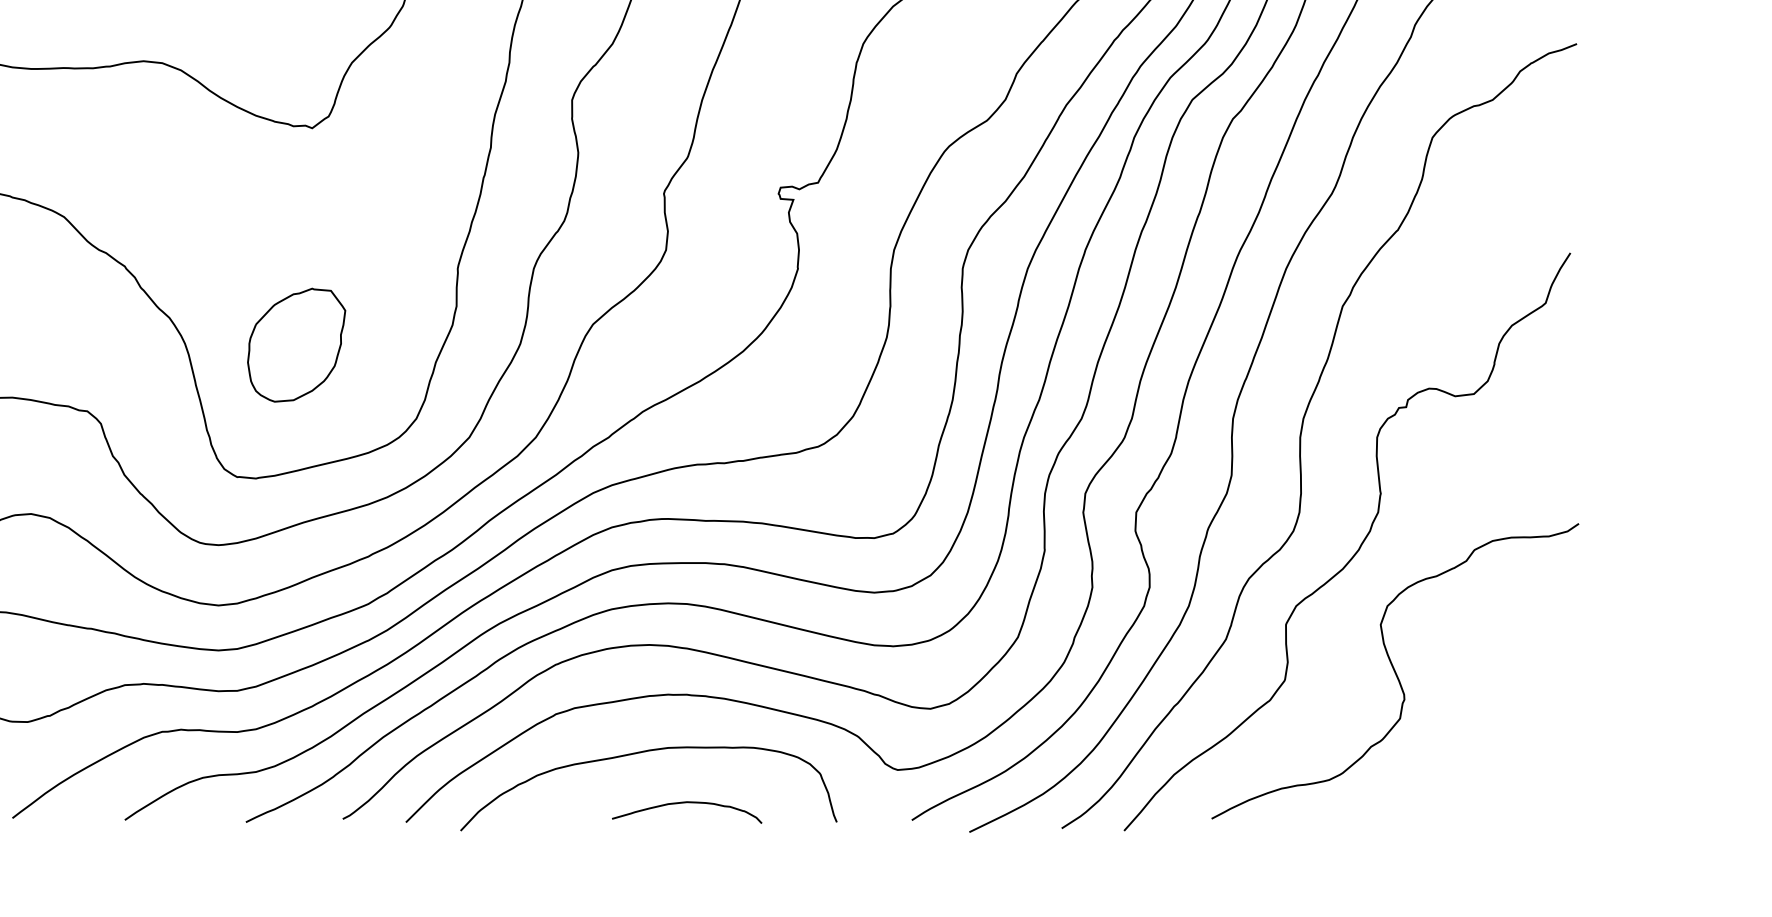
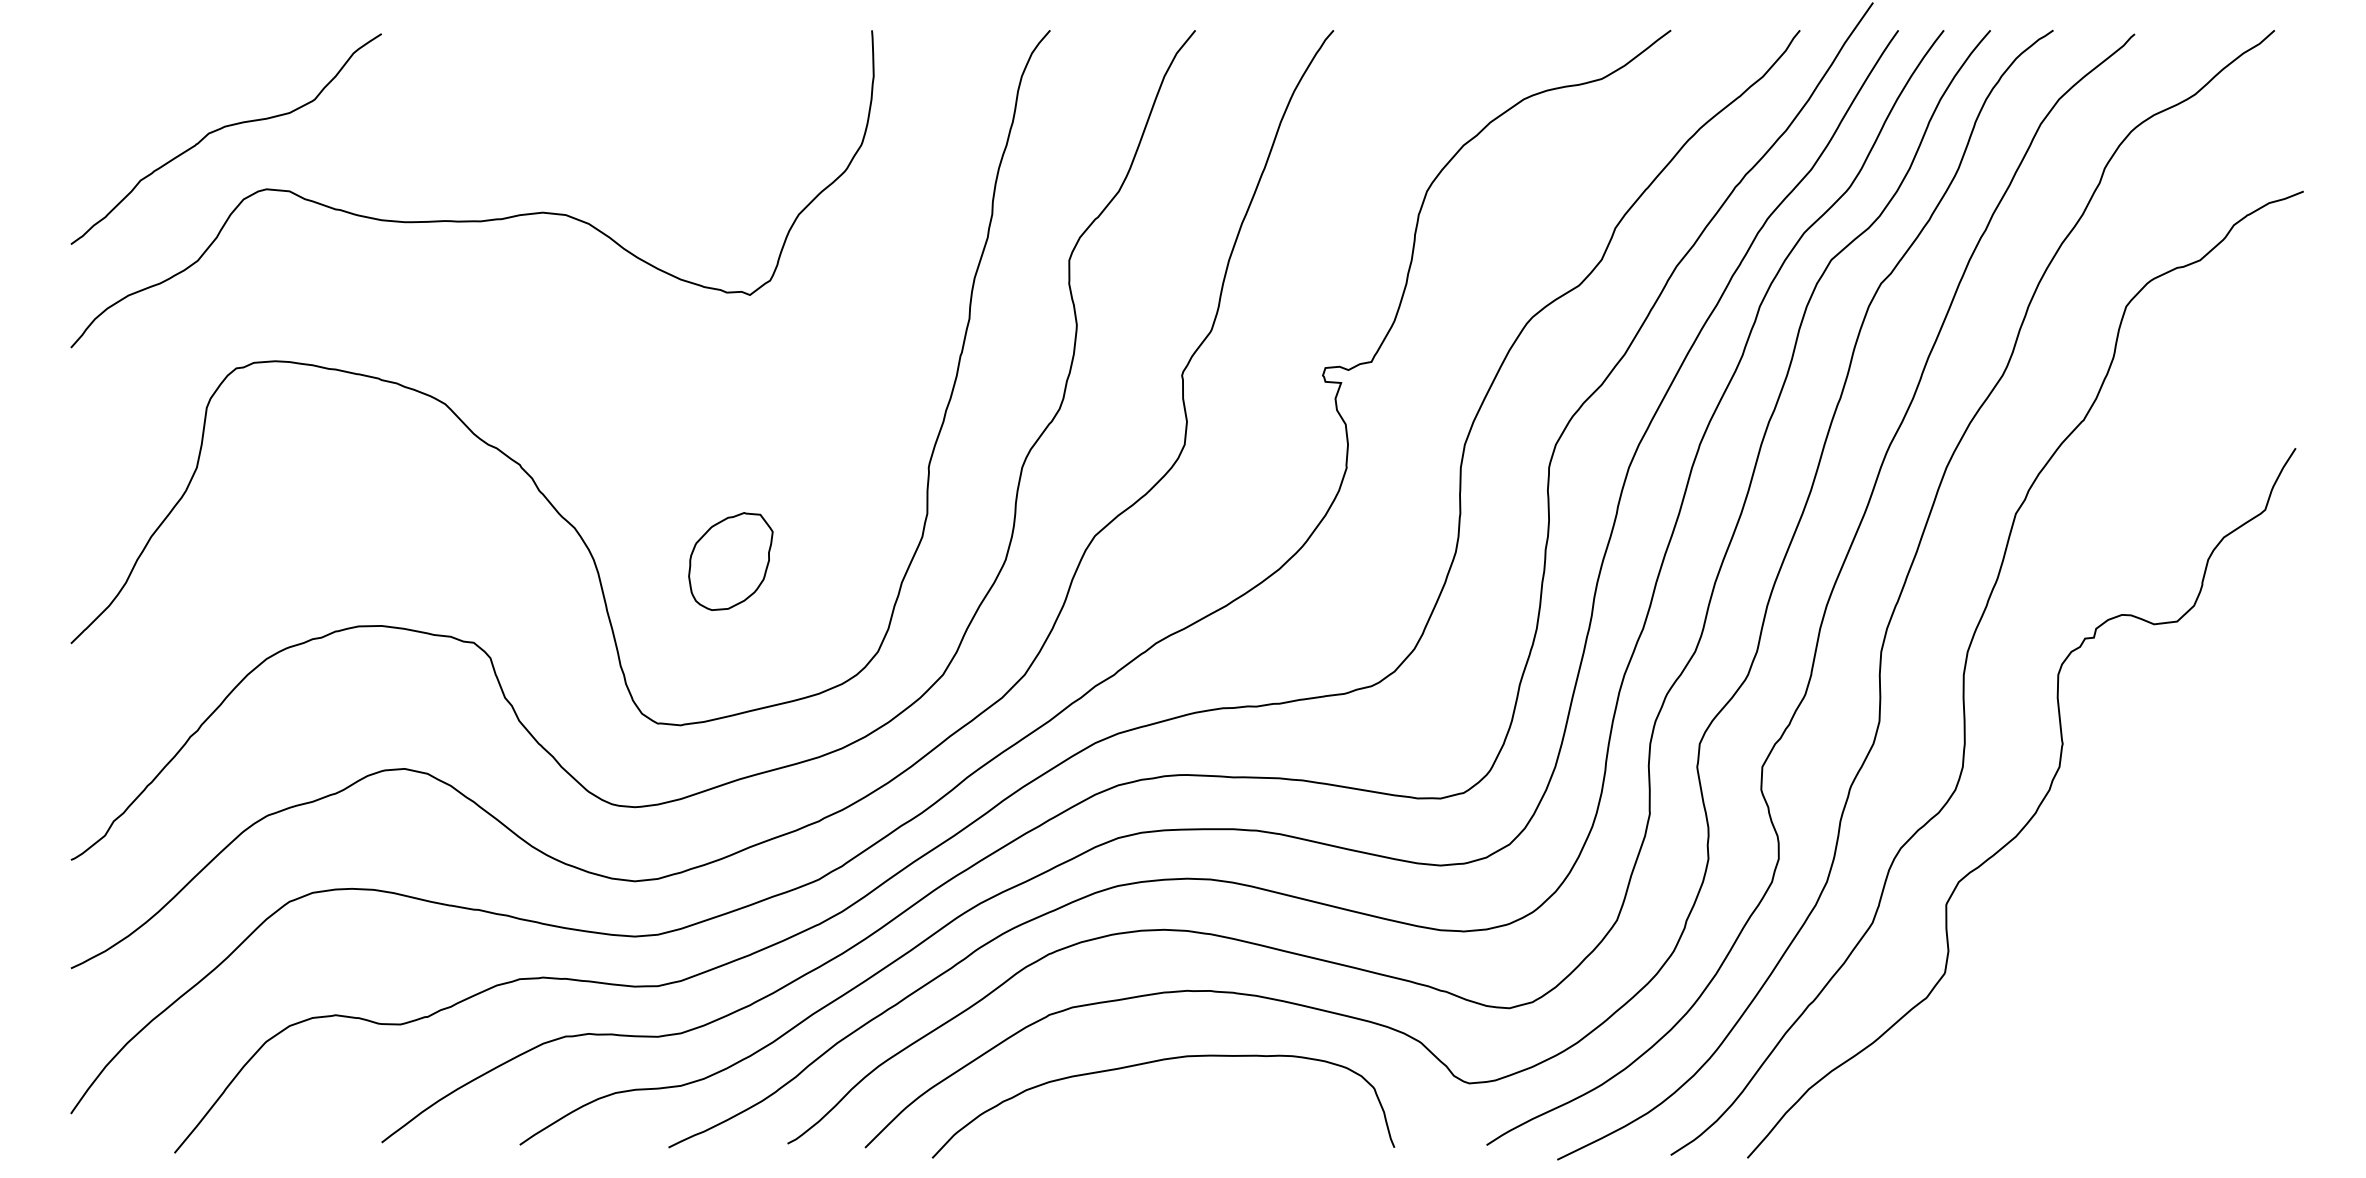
part: (296, 345) -> (730, 561), size x0.7
curve: (1395, 670) -> (2080, 961), removed
curve: (684, 803) -> (1207, 1124), removed

